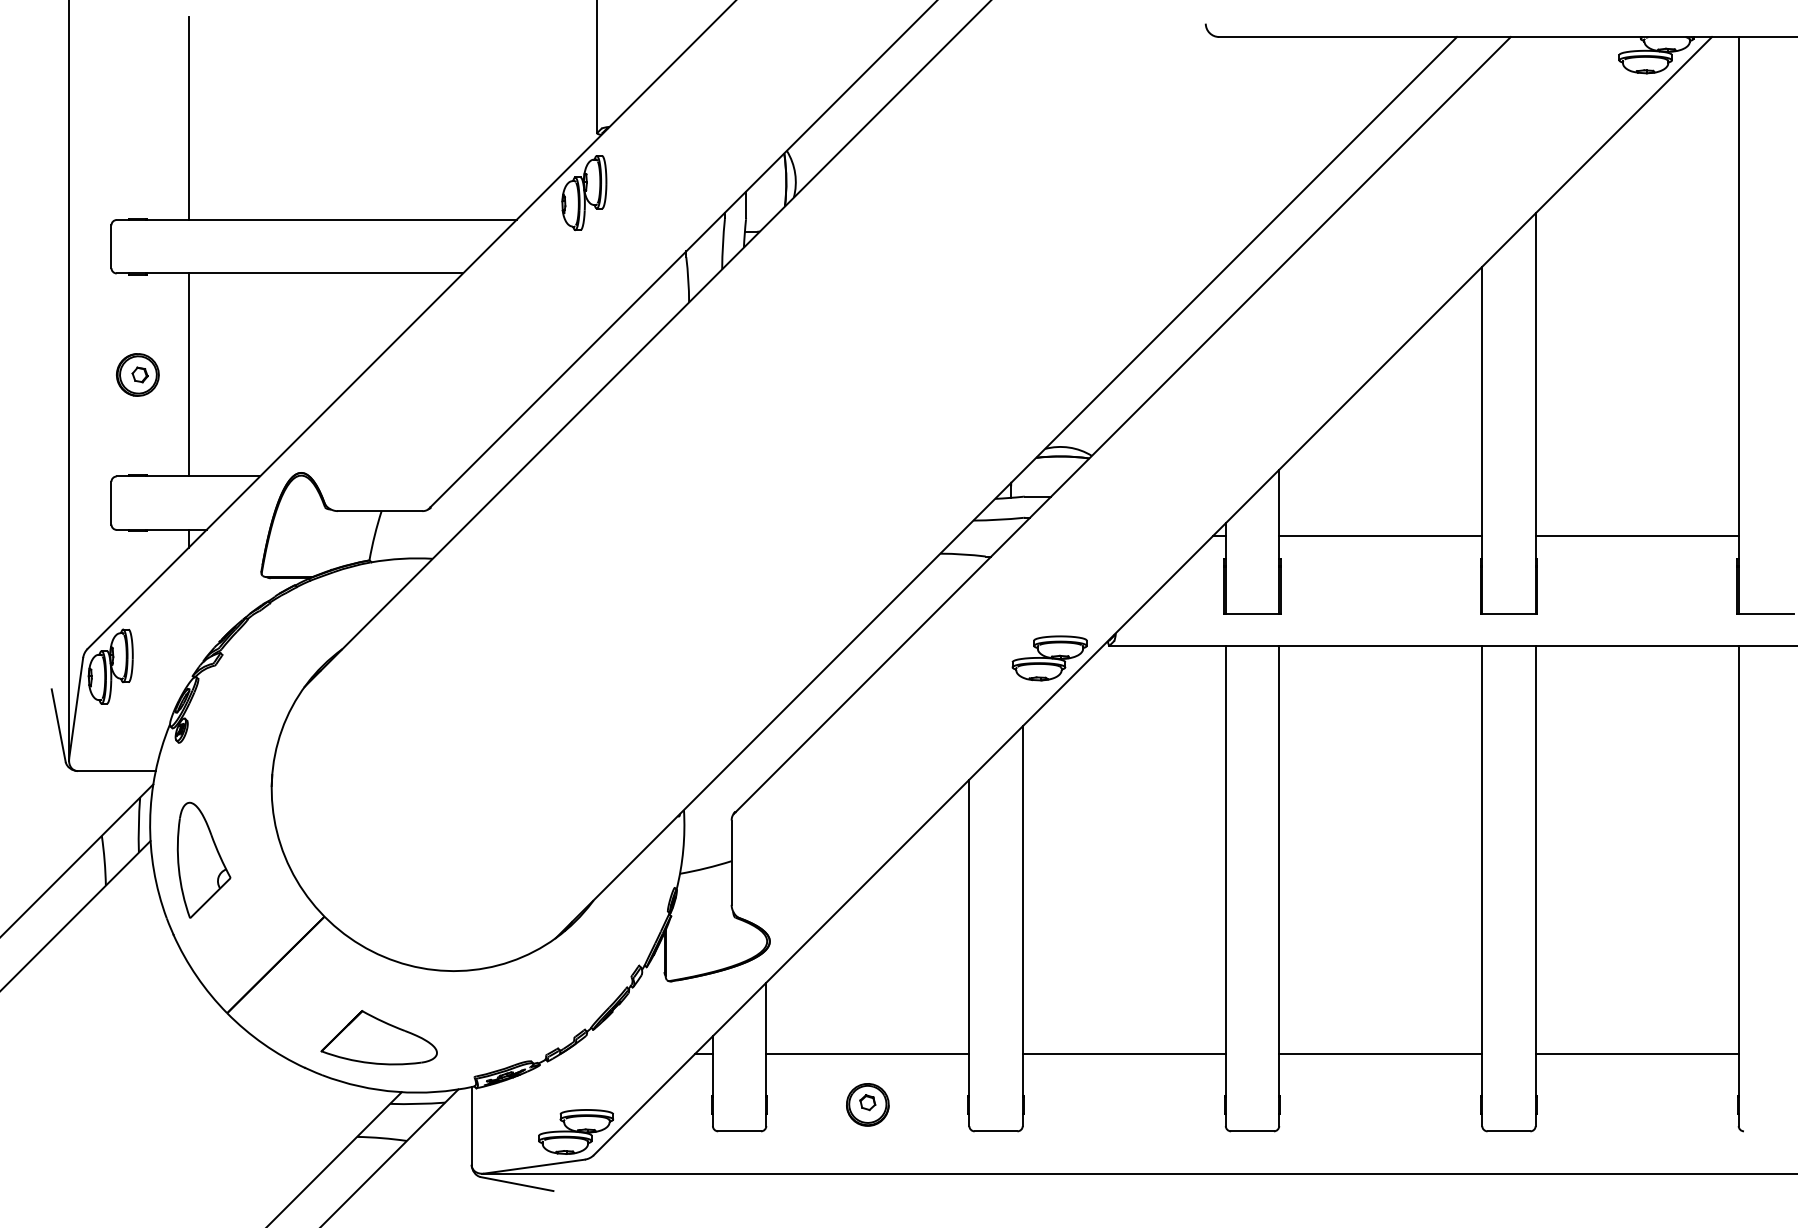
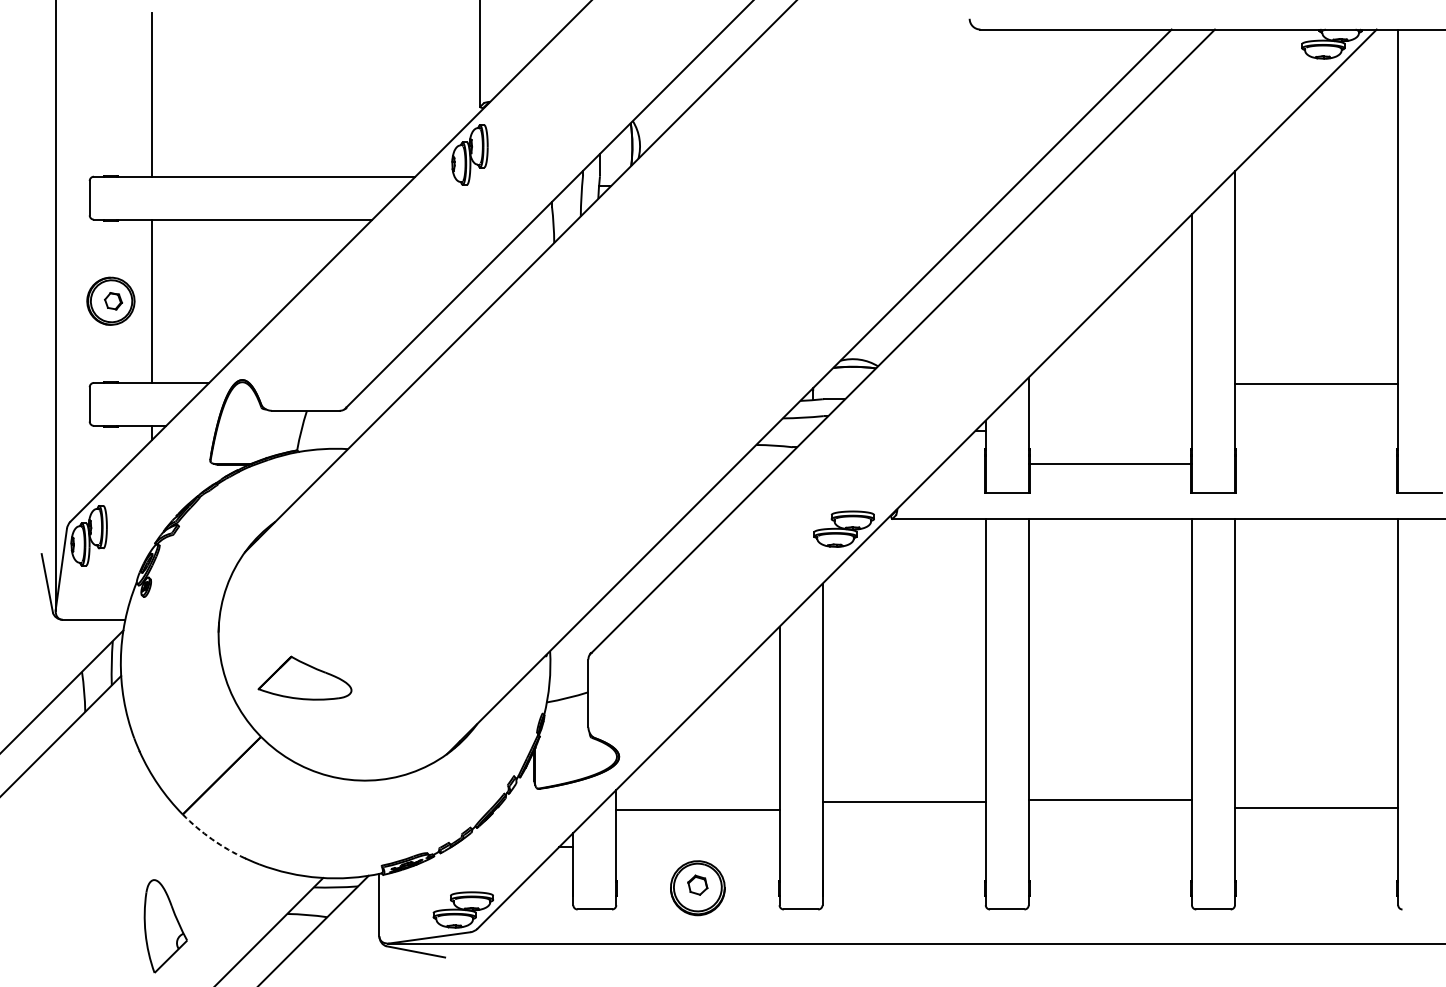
part: (137, 374) -> (110, 300), size x1.4
line: (1380, 535) -> (1110, 464), moved
line: (1636, 535) -> (1316, 383), moved
part: (203, 859) -> (165, 925), moved
part: (378, 1037) -> (304, 678), moved
arc: (263, 1044) -> (211, 839), solid -> dashed
line: (867, 1054) -> (697, 809), moved
line: (1123, 1054) -> (903, 802), moved
line: (1380, 1054) -> (1110, 800), moved
line: (1636, 1054) -> (1316, 808), moved
part: (867, 1104) -> (697, 887), size x1.6

